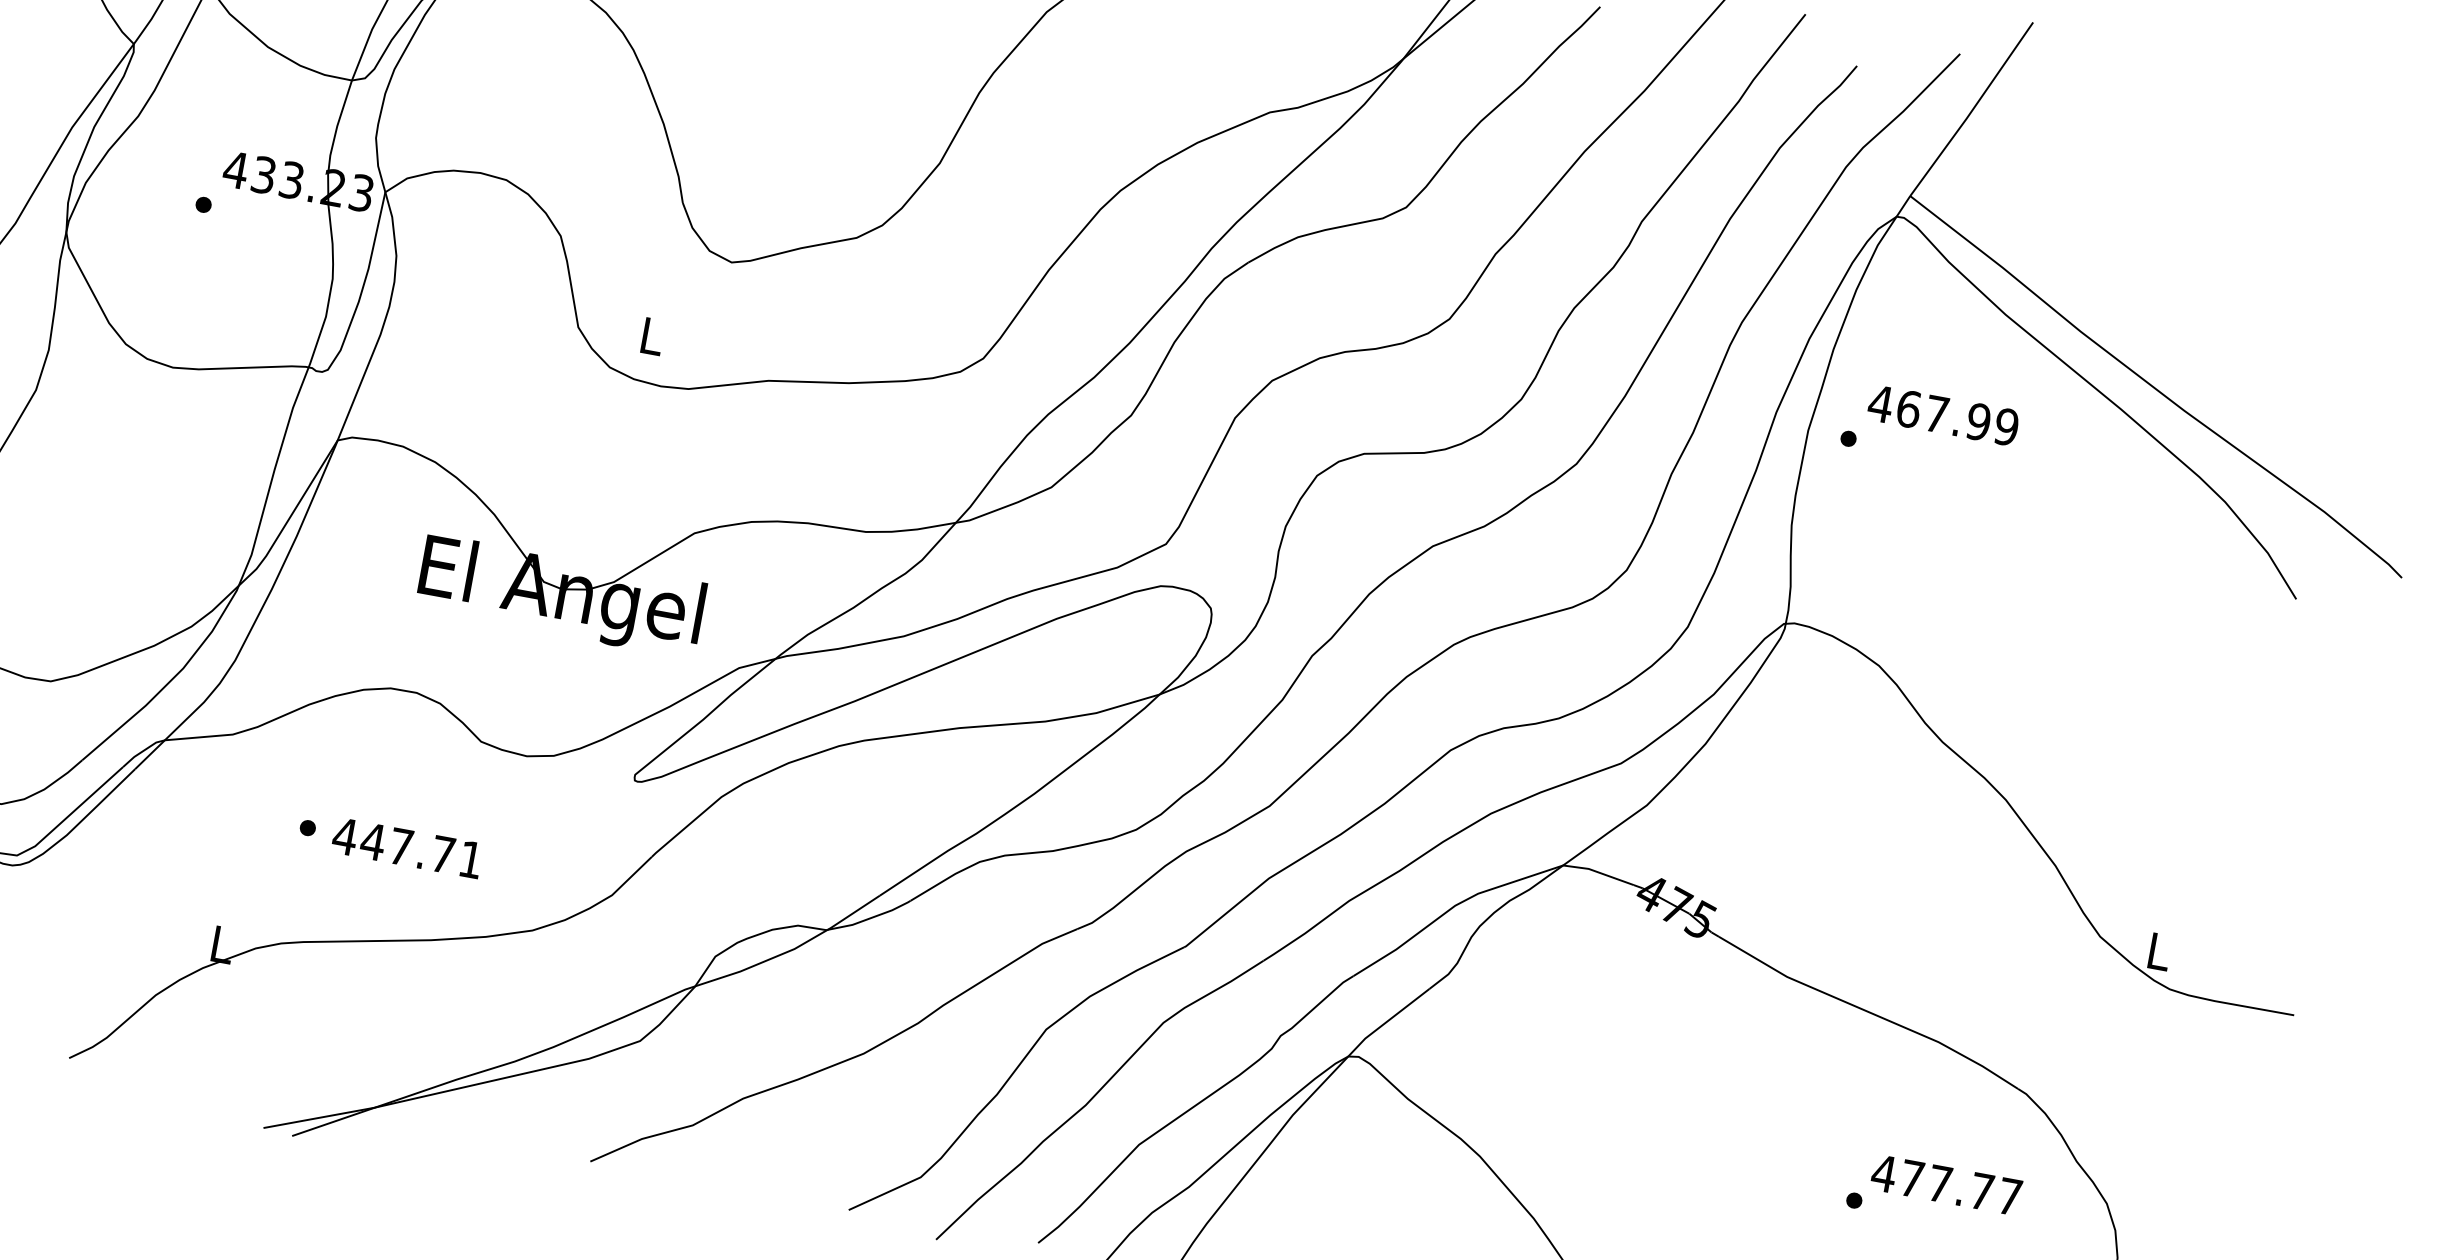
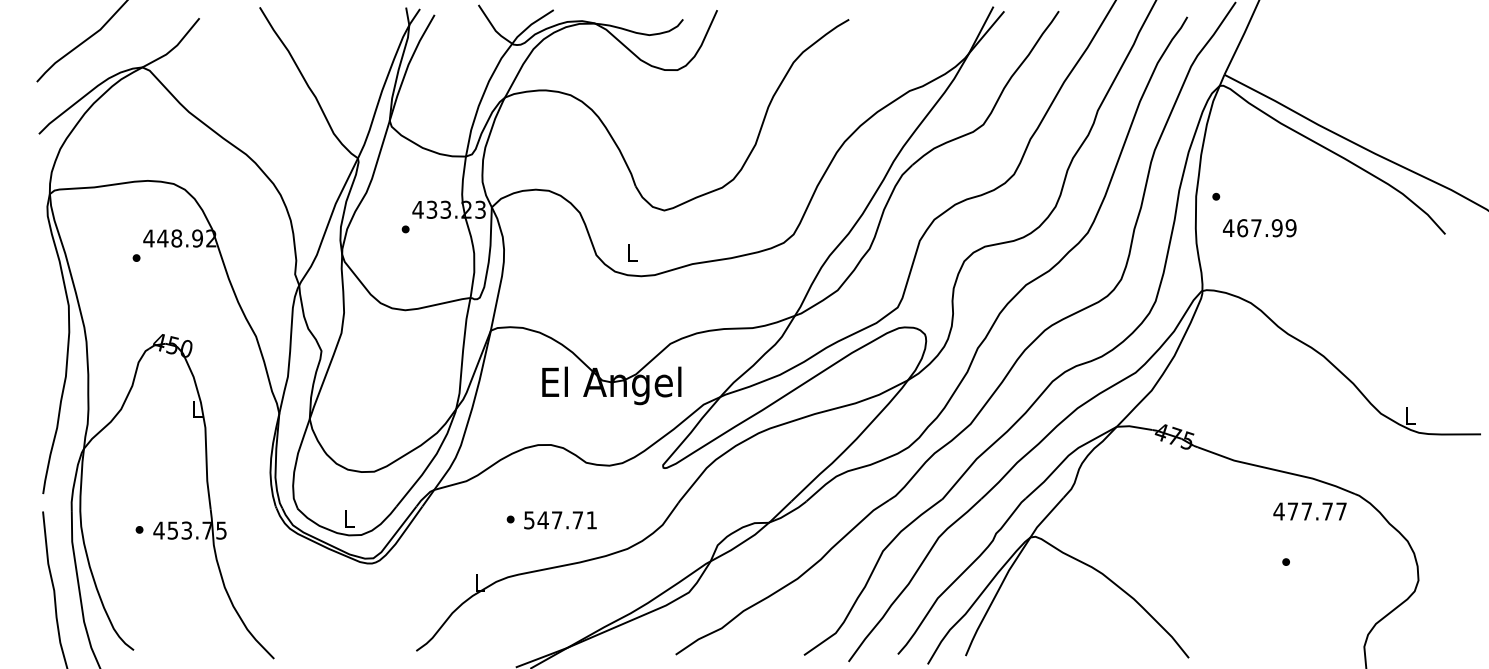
text: (1942, 415) -> (1259, 228), moved
text: (345, 837) -> (529, 520), 447.71 -> 547.71
text: (1945, 1184) -> (1309, 511), moved

